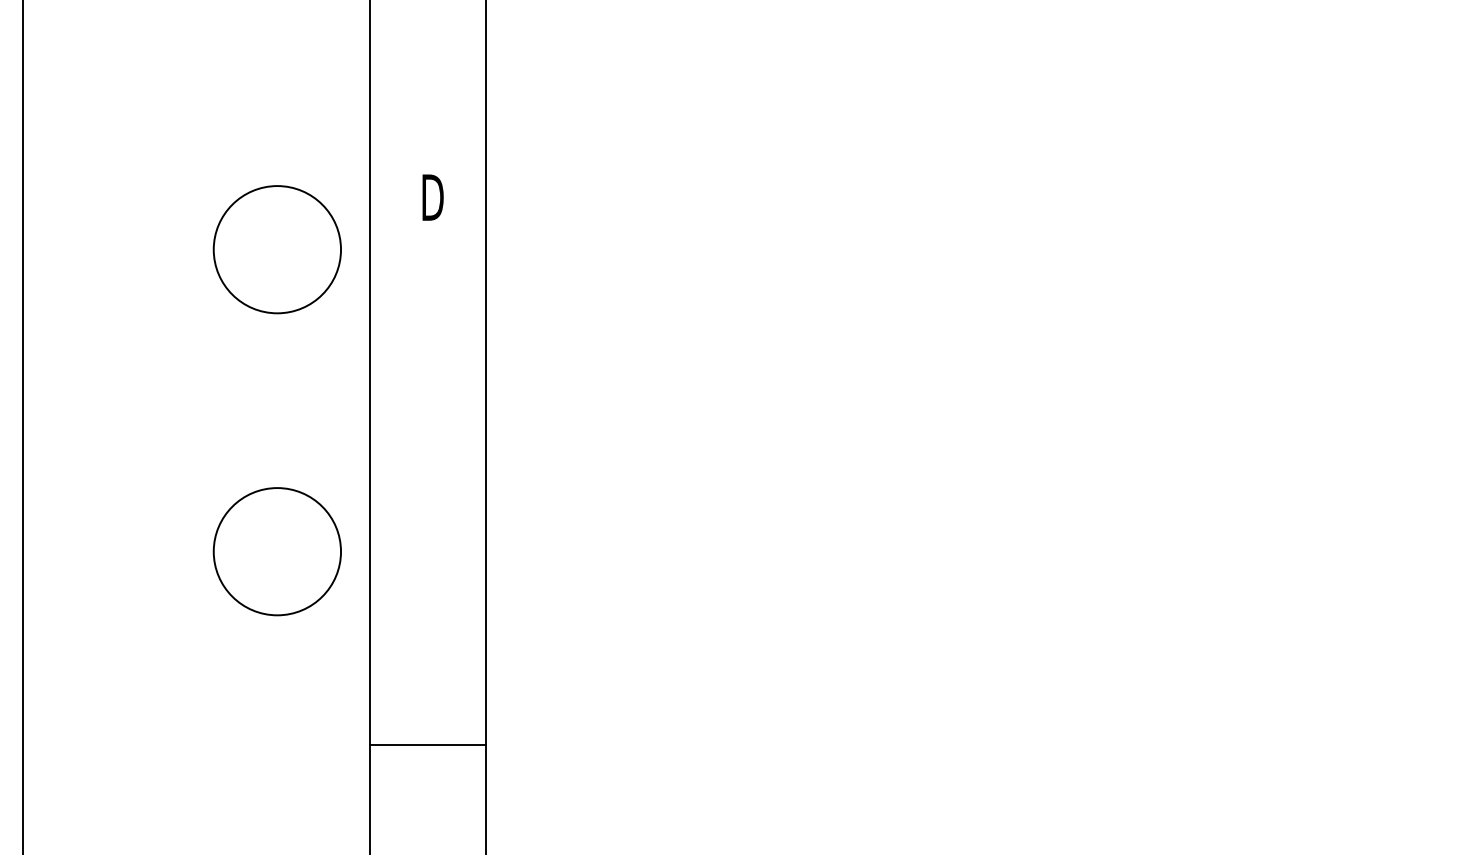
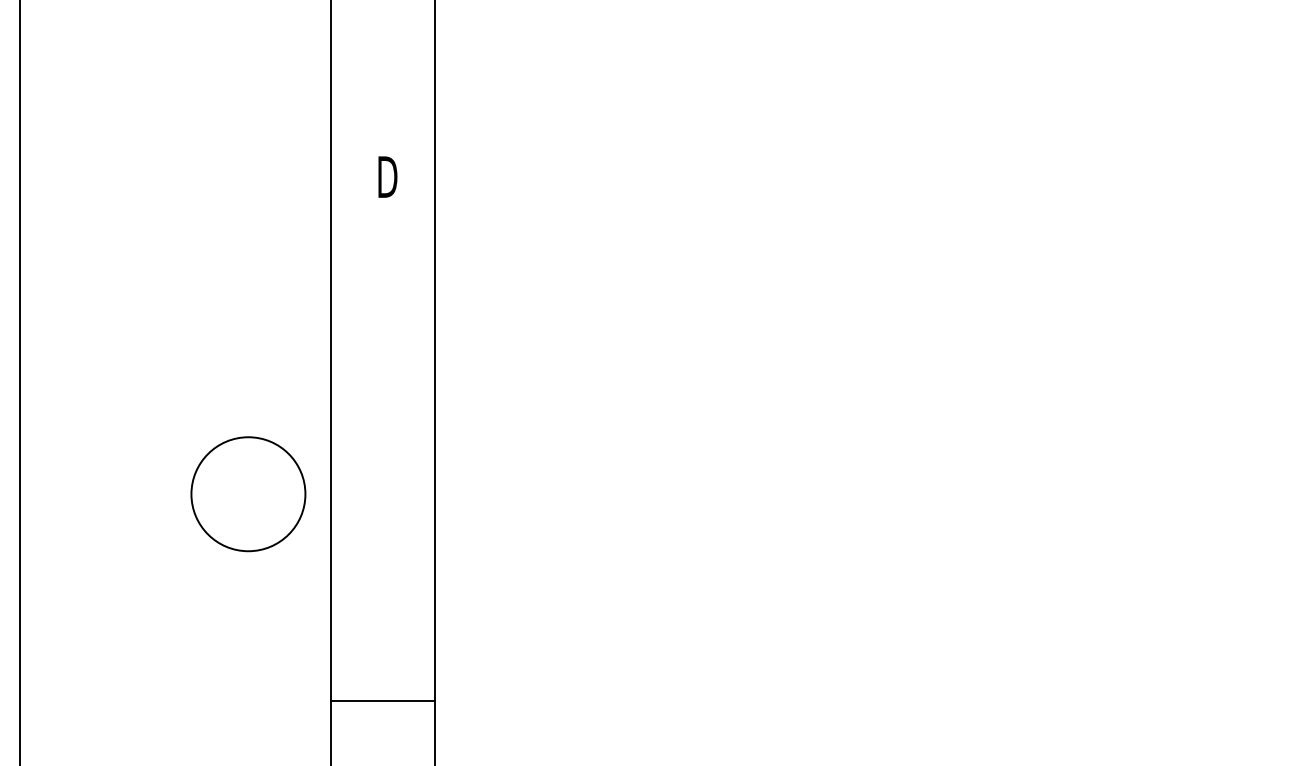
circle: (276, 249) -> (247, 223), removed
line: (427, 745) -> (382, 701), moved

